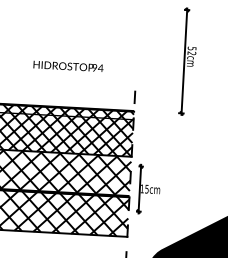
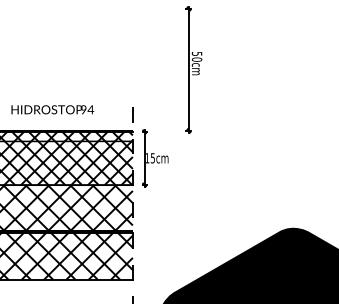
text: (191, 53) -> (196, 59), 52cm -> 50cm
text: (68, 66) -> (52, 109), moved
part: (149, 189) -> (155, 158), moved

